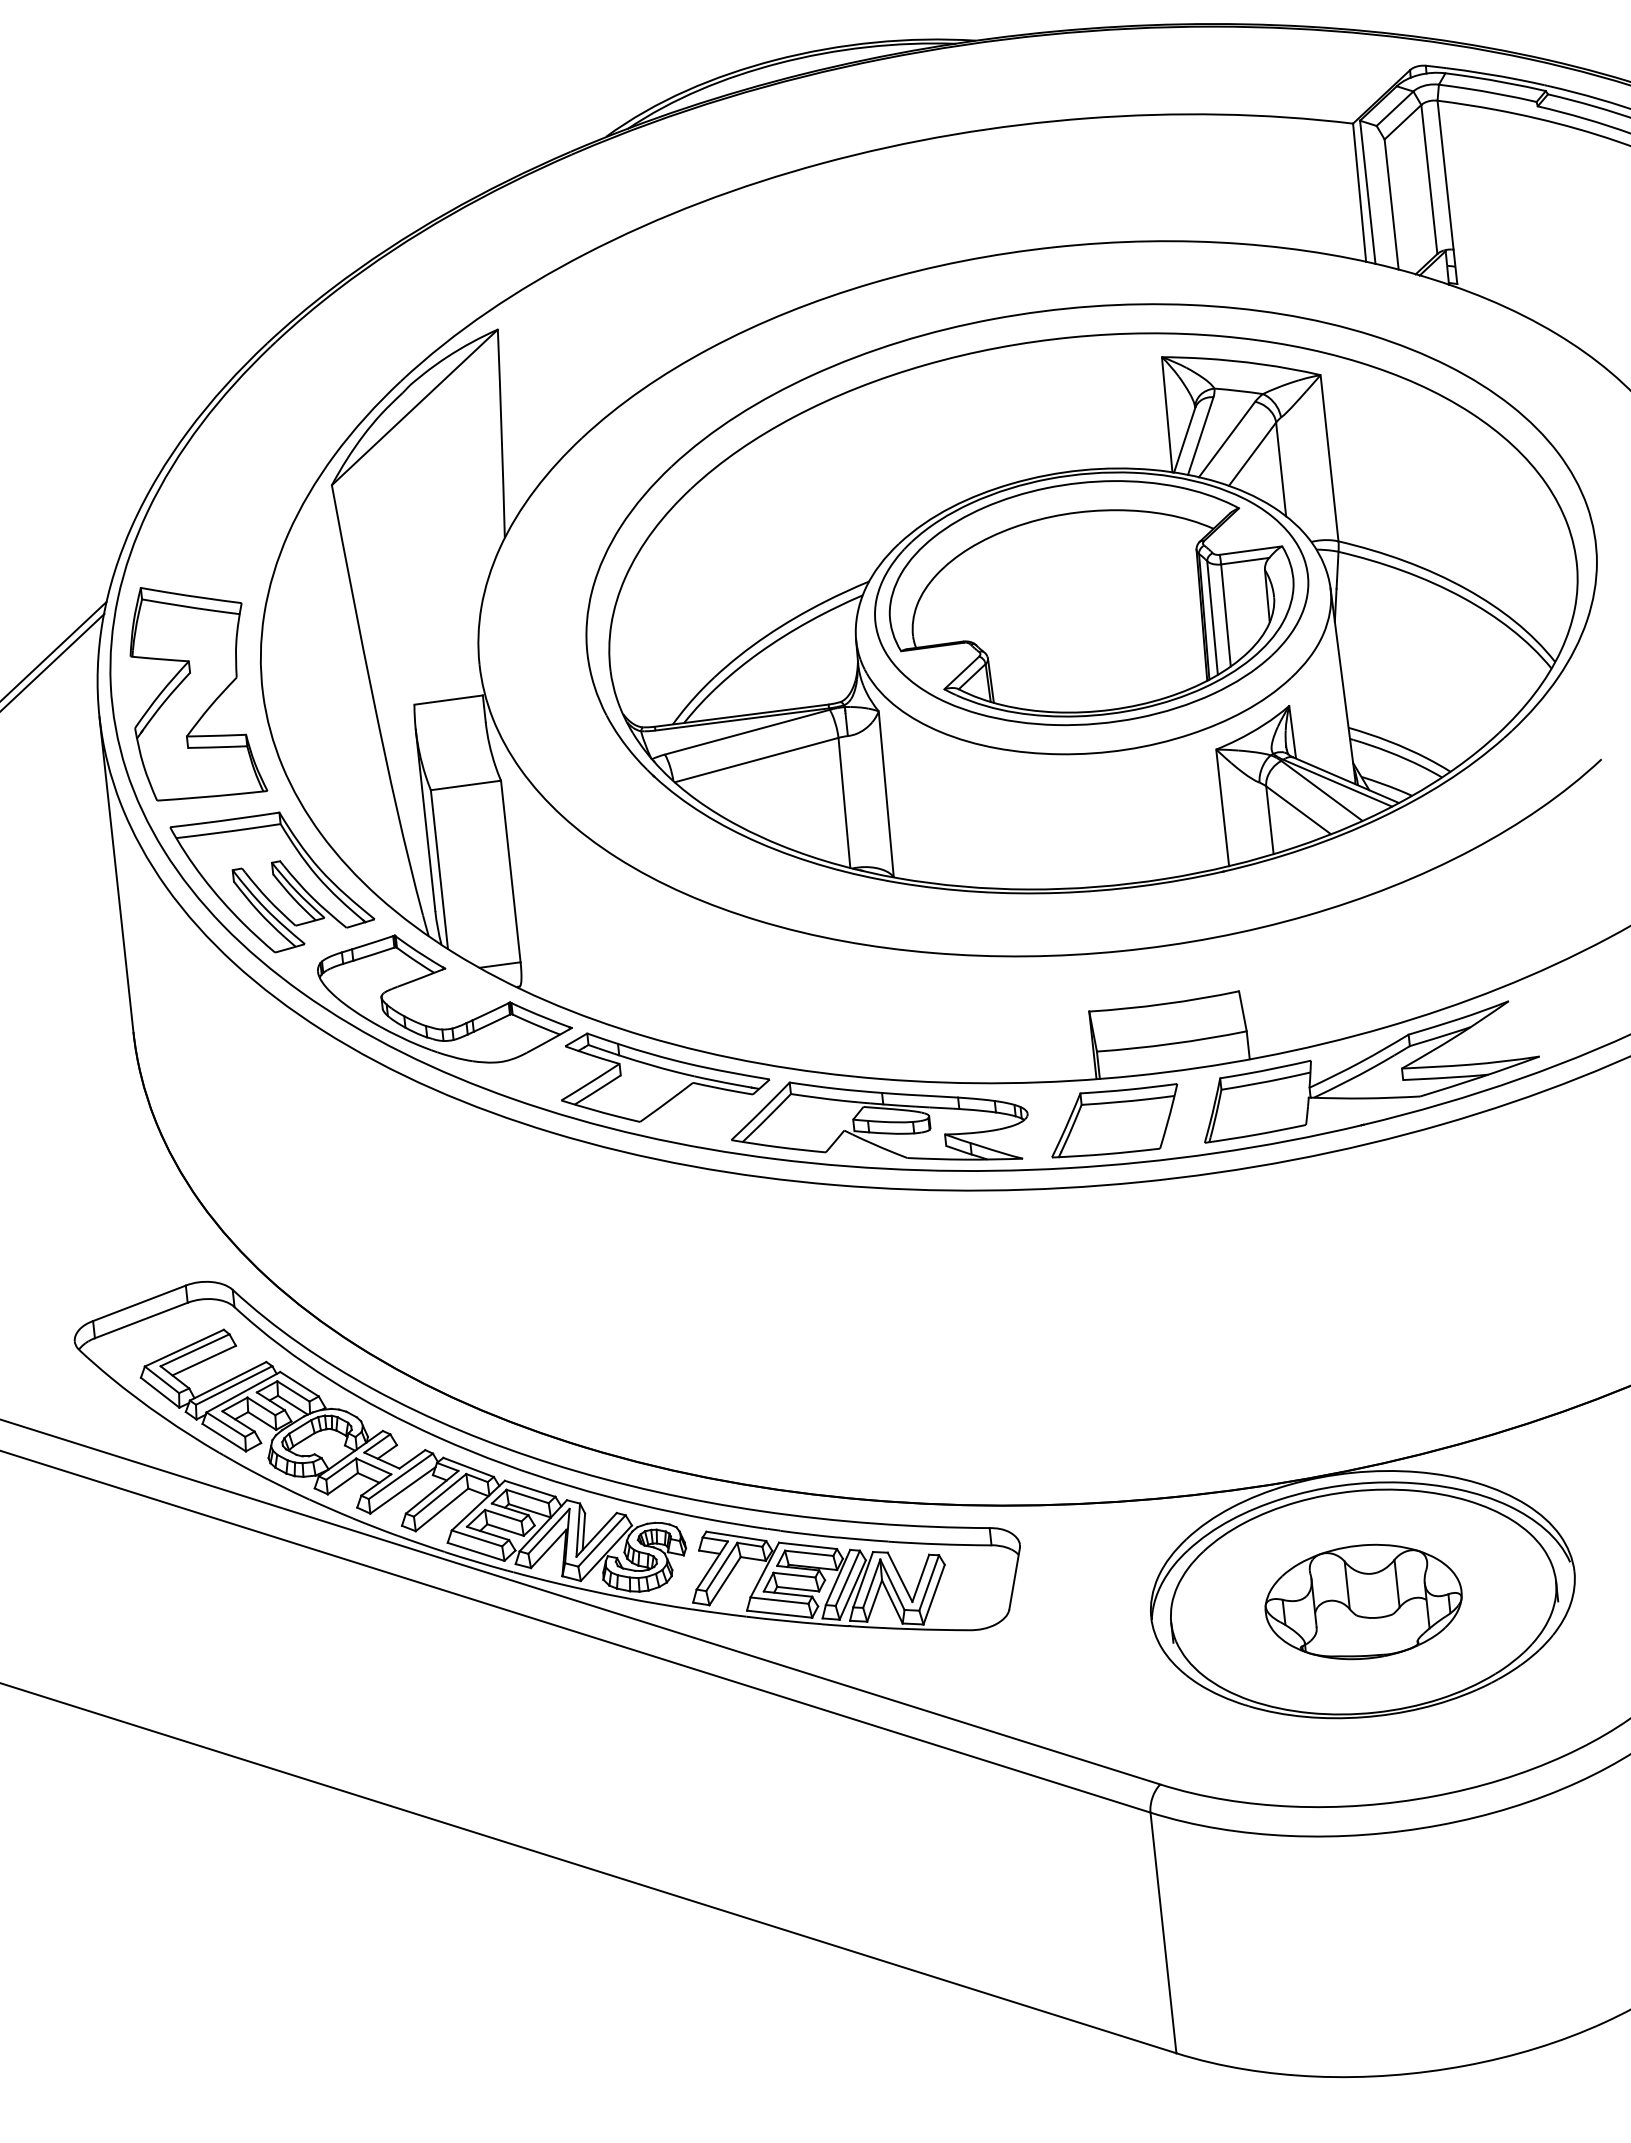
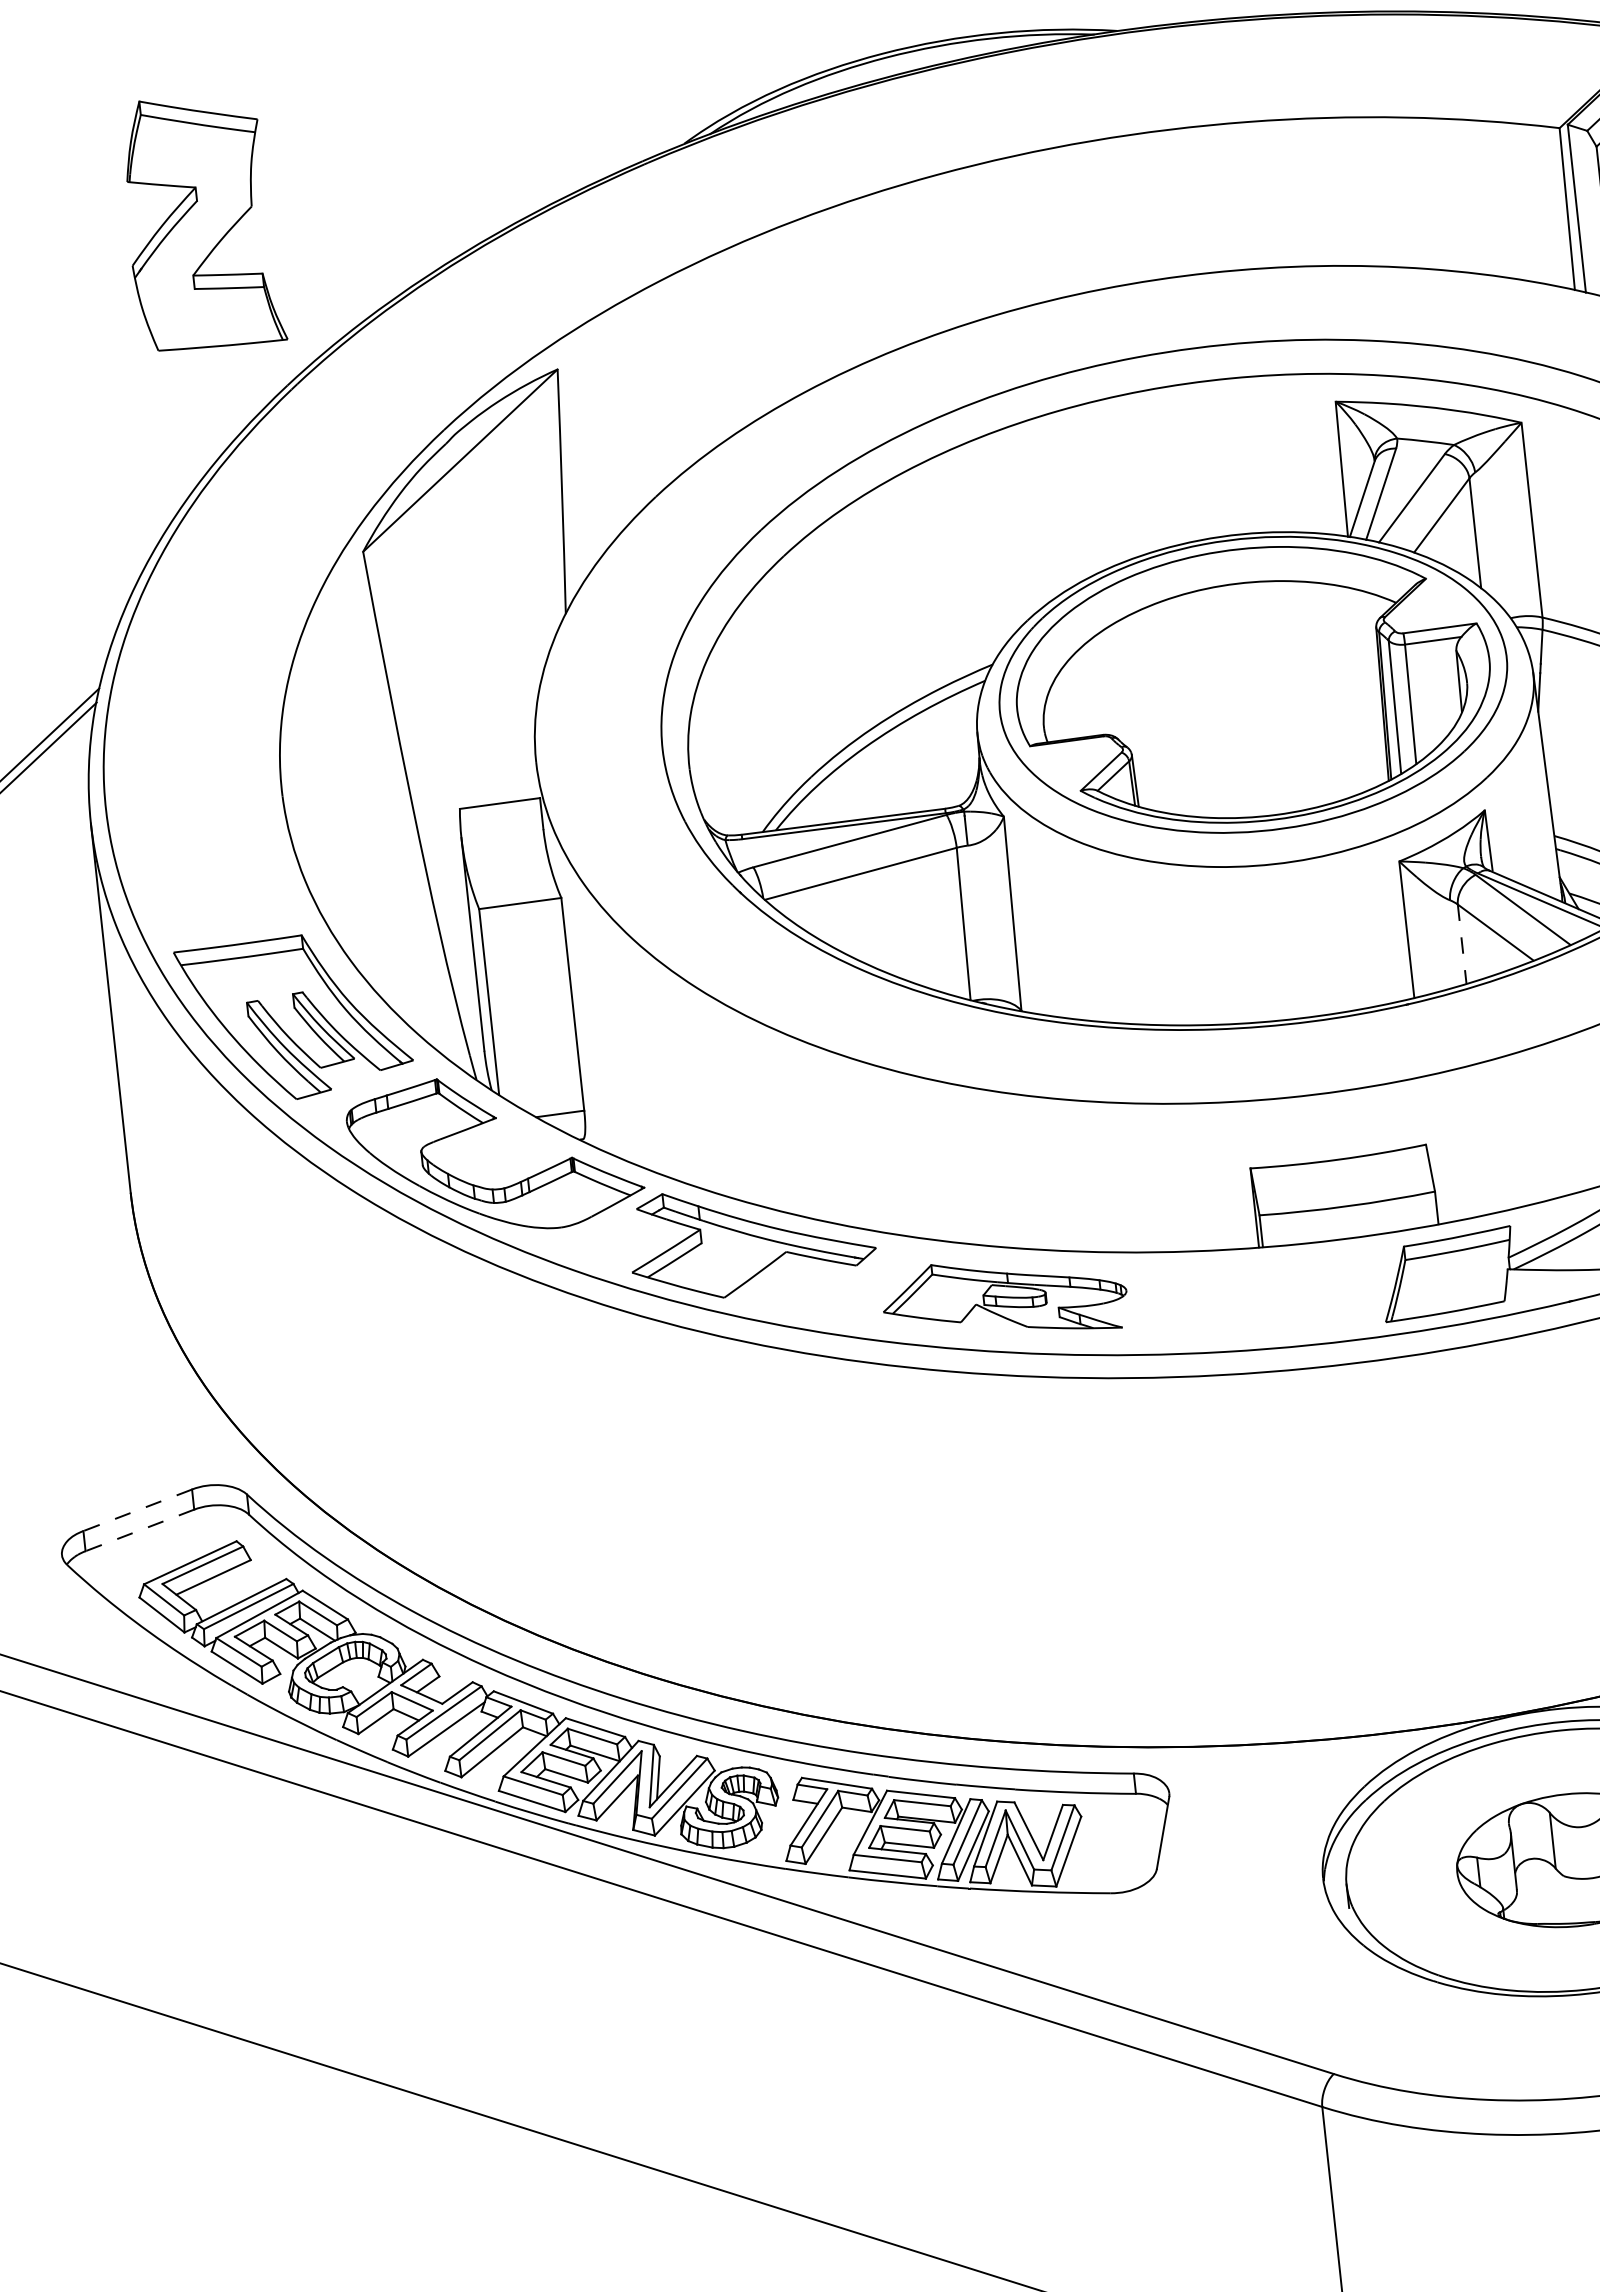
part: (198, 694) -> (206, 226), moved
line: (1269, 820) -> (1461, 944), solid -> dashed
part: (879, 1120) -> (1004, 1296), size x0.7
part: (1114, 1120) -> (1280, 1296), removed
line: (139, 1303) -> (137, 1510), solid -> dashed
line: (141, 1320) -> (140, 1530), solid -> dashed

